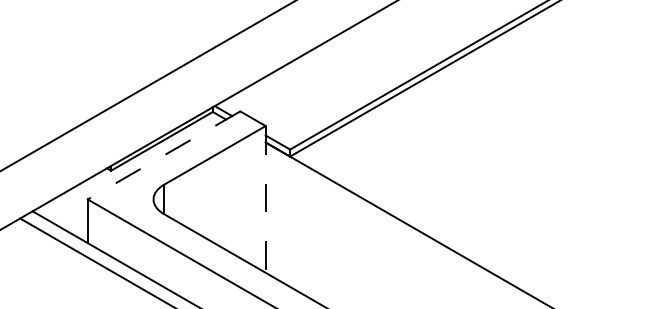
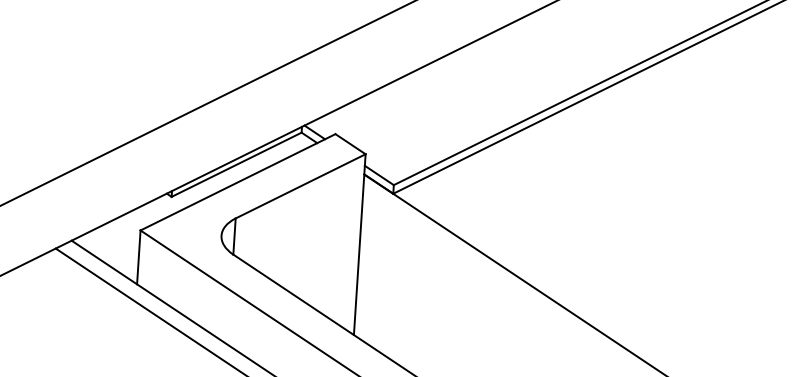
line: (163, 155) -> (237, 182), dashed -> solid
line: (265, 199) -> (359, 244), dashed -> solid

